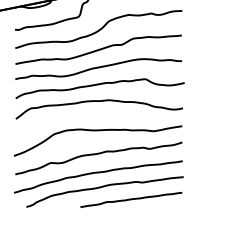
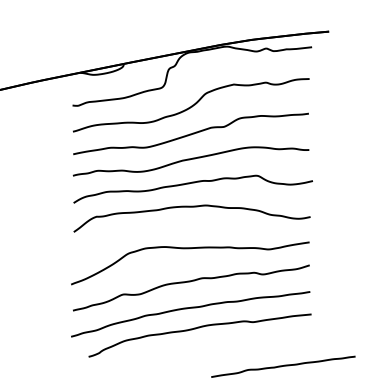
part: (131, 199) -> (283, 366), moved

